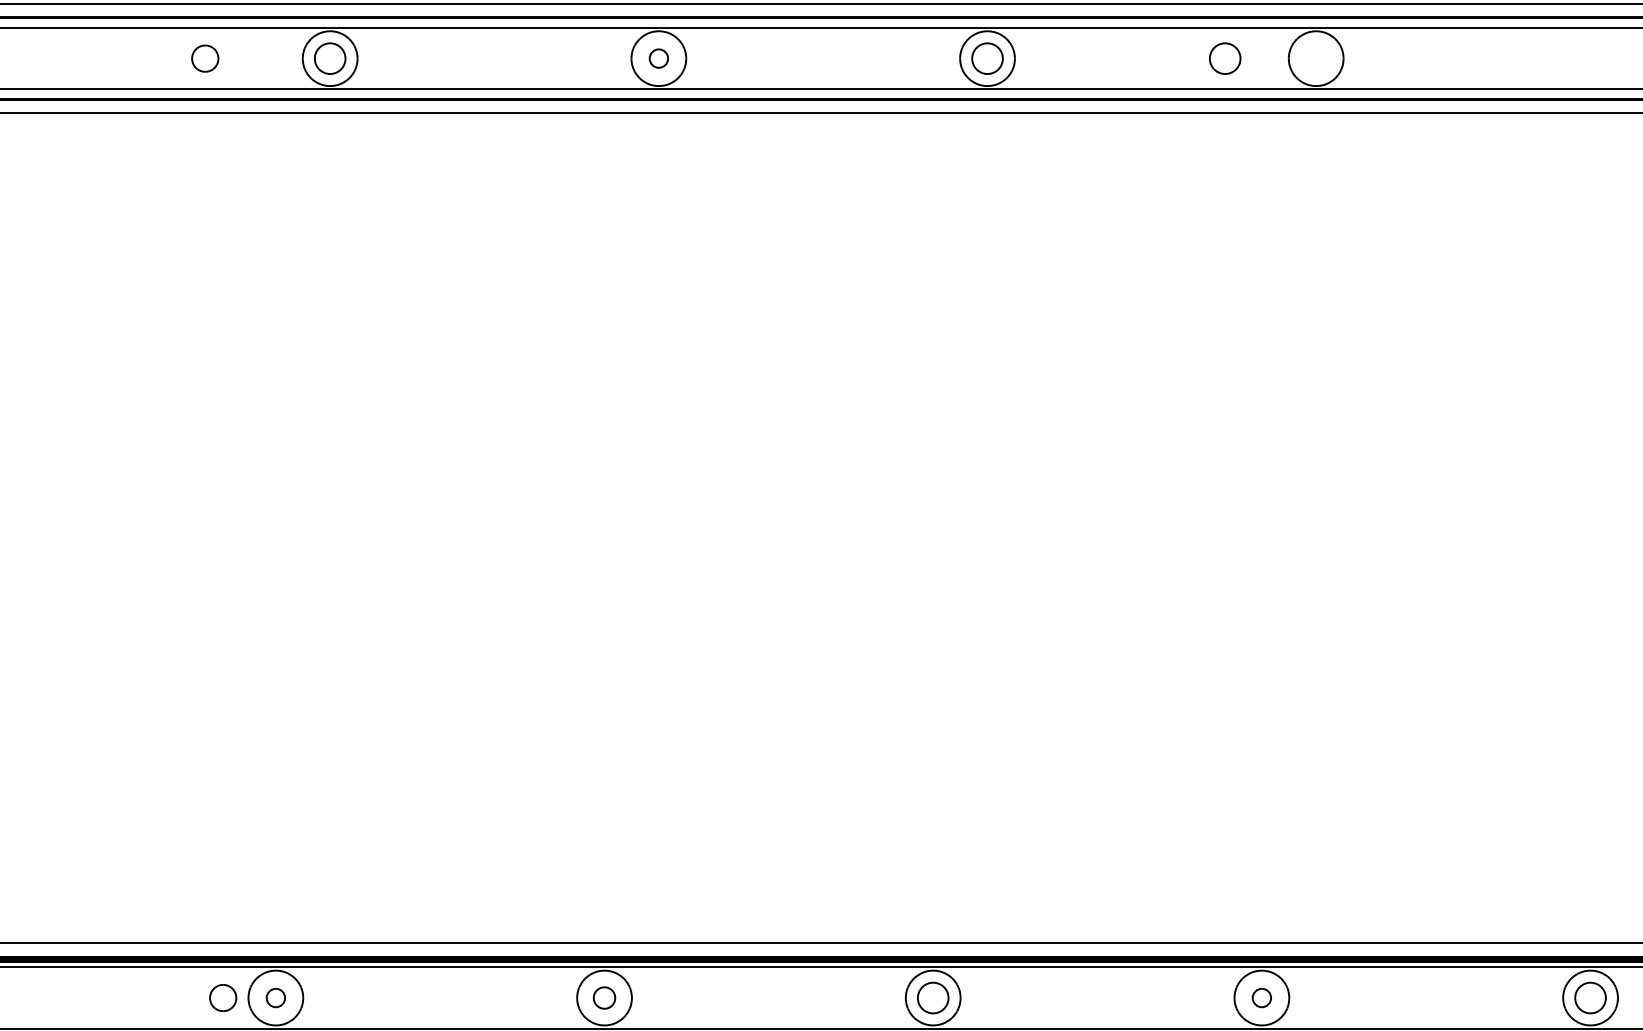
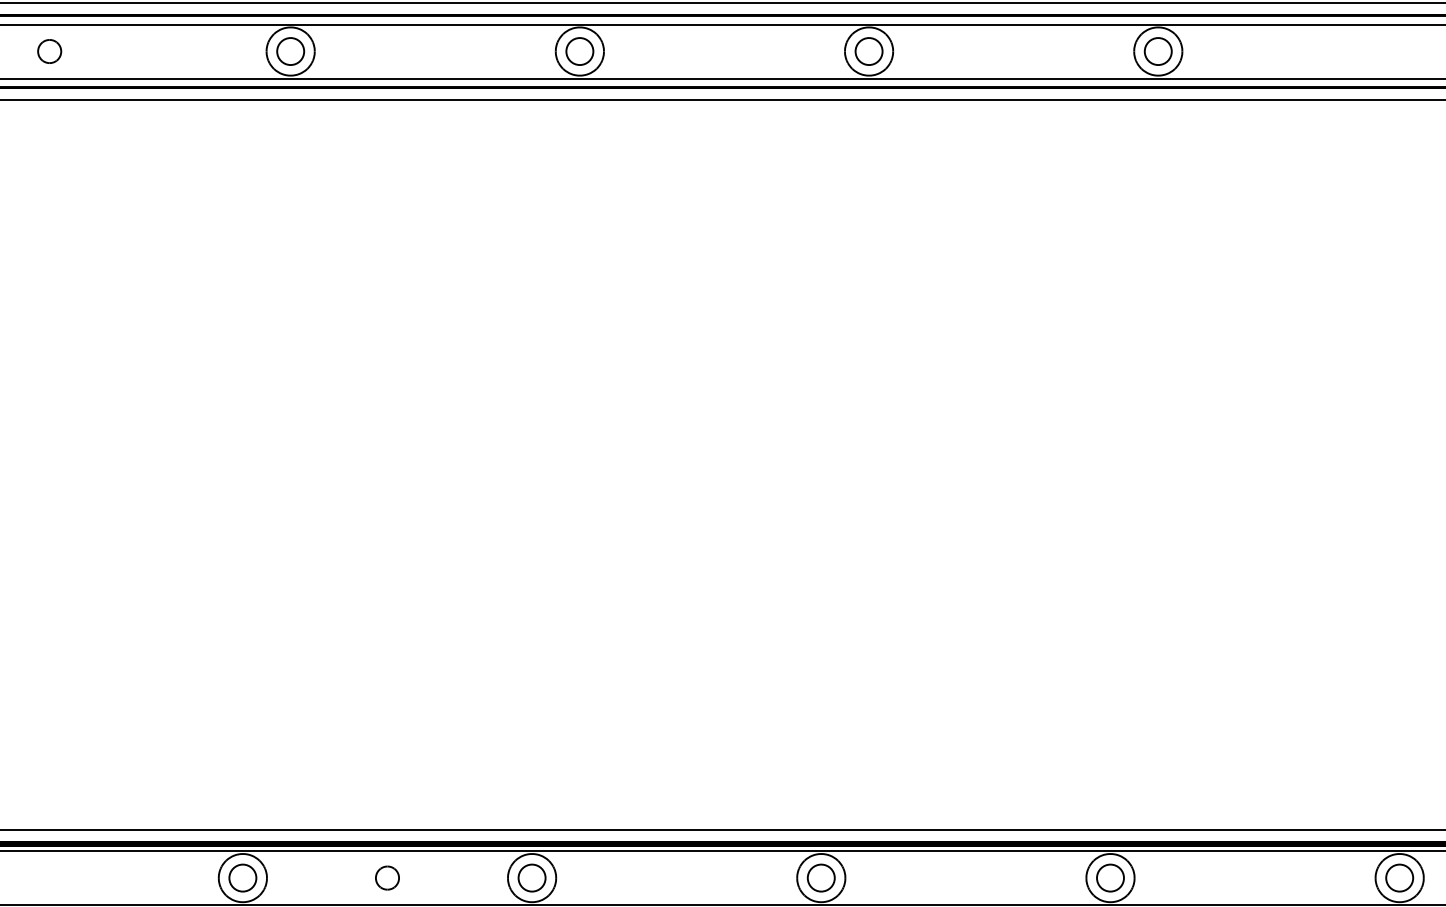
part: (205, 58) -> (49, 51), moved
circle: (658, 58) -> (579, 51), size x1.67
circle: (1225, 58) -> (1158, 51), moved
circle: (275, 997) -> (242, 877), size x1.67
circle: (604, 997) -> (532, 877), size x1.43
circle: (1261, 997) -> (1110, 877), size x1.67
part: (223, 998) -> (387, 878), moved

